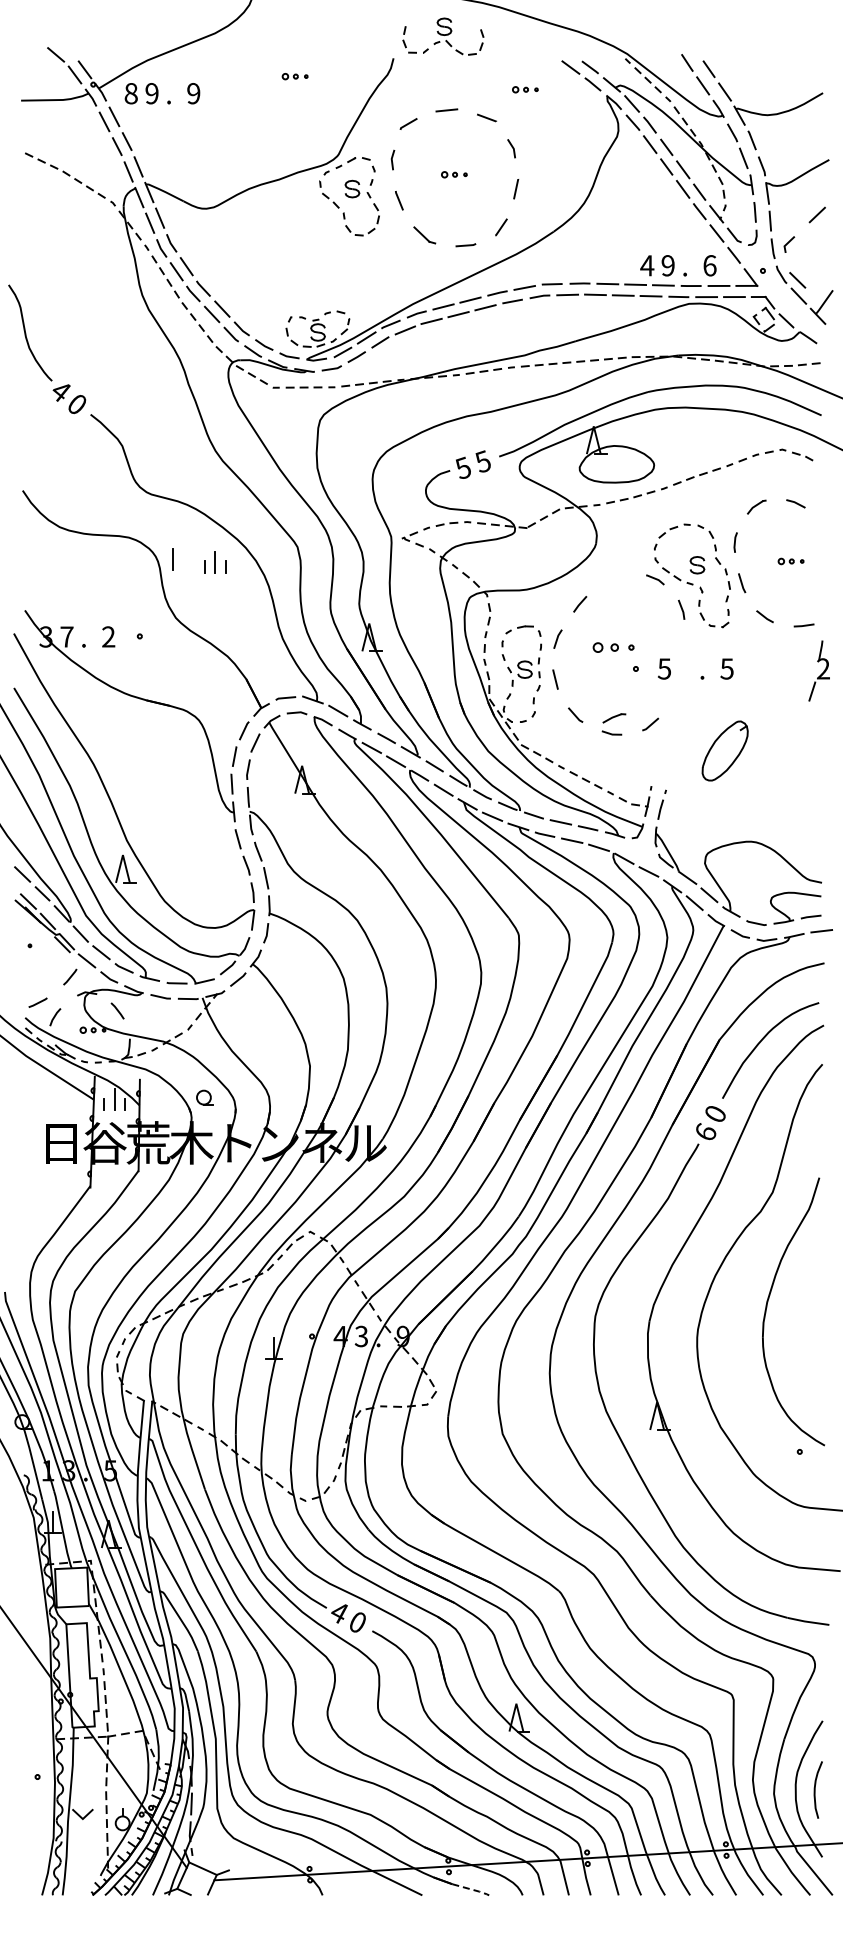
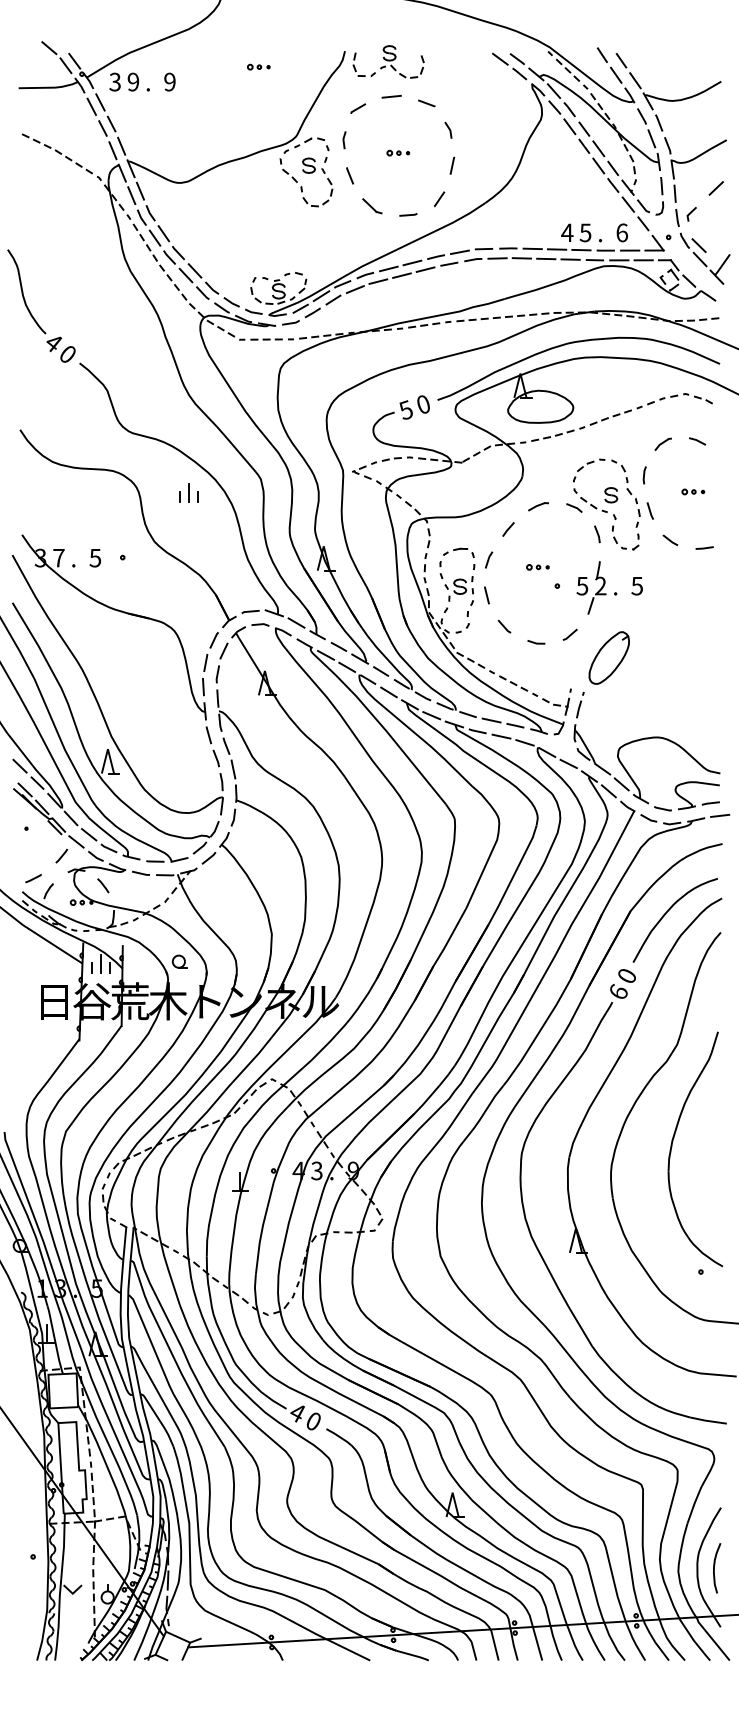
part: (443, 36) -> (388, 61), moved
part: (525, 89) -> (460, 78), removed
text: (130, 93) -> (114, 81), 8 -> 3
text: (667, 265) -> (585, 232), 9 -> 5
text: (482, 461) -> (422, 404), 5 -> 0
line: (172, 559) -> (151, 490), removed
text: (108, 636) -> (95, 557), 2 -> 5
part: (613, 647) -> (537, 567), size x0.62
part: (818, 670) -> (596, 587), moved
part: (614, 718) -> (538, 506), moved
part: (724, 750) -> (608, 657), moved
line: (472, 1889) -> (414, 1655), dashed -> solid

